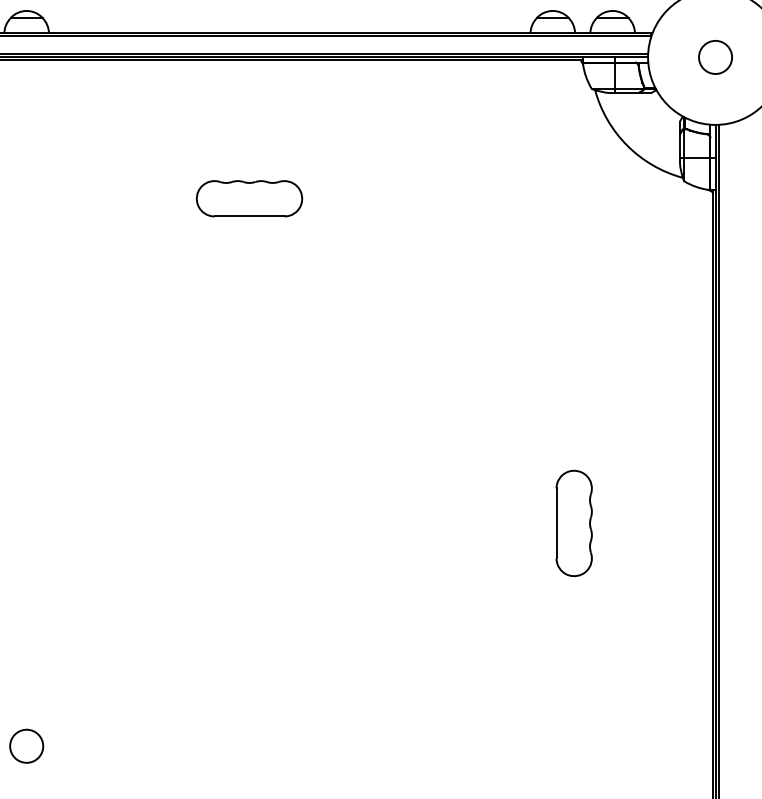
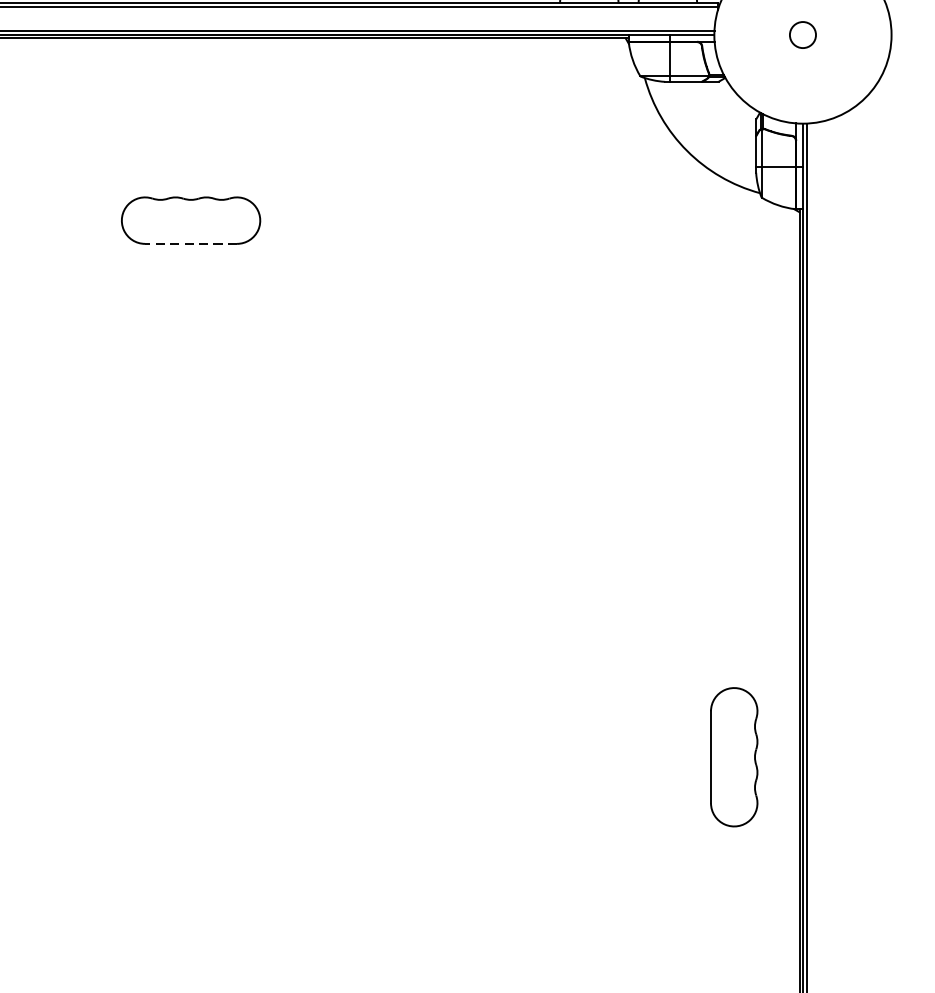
circle: (715, 56) -> (802, 33), size x0.6
line: (249, 216) -> (191, 243), solid -> dashed
part: (573, 523) -> (733, 757), moved

